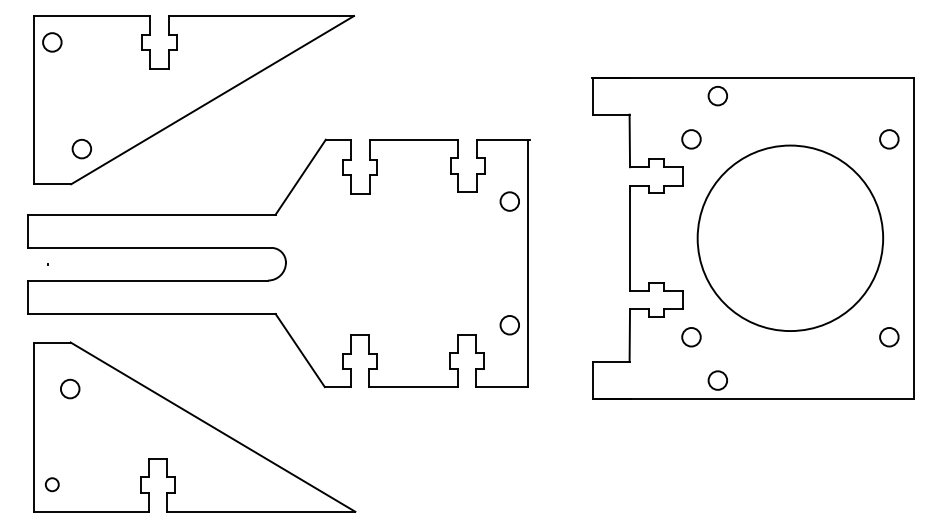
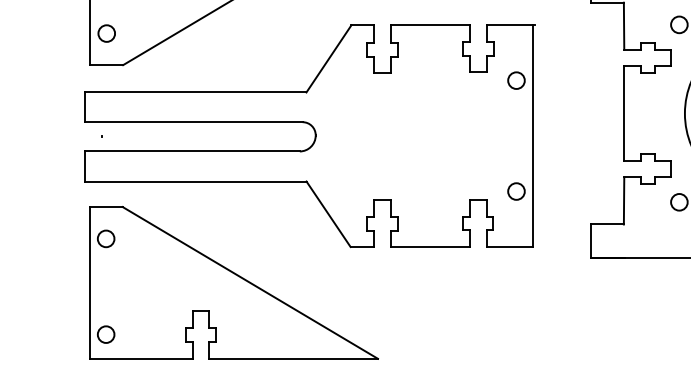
circle: (81, 149) -> (106, 33), moved
circle: (70, 388) -> (106, 238), moved
circle: (52, 484) -> (106, 334), size x1.43

